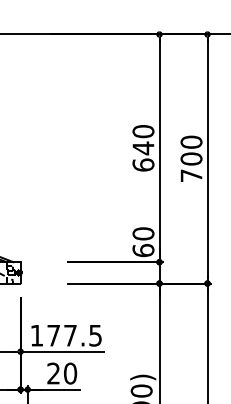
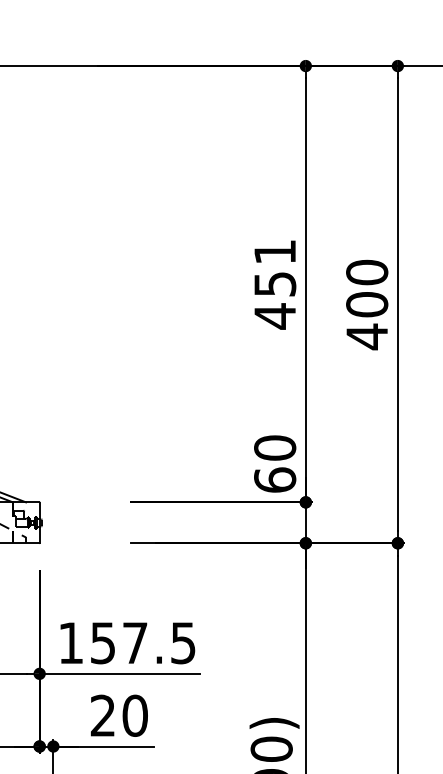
text: (143, 148) -> (275, 284), 640 -> 451
text: (191, 175) -> (367, 336), 700 -> 400
text: (53, 335) -> (102, 642), 177.5 -> 157.5

